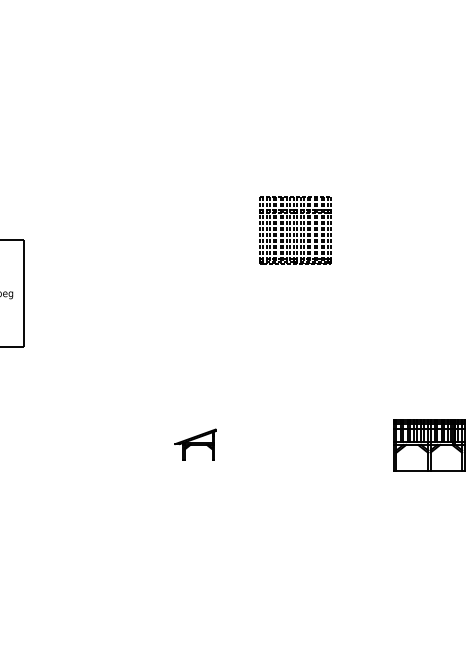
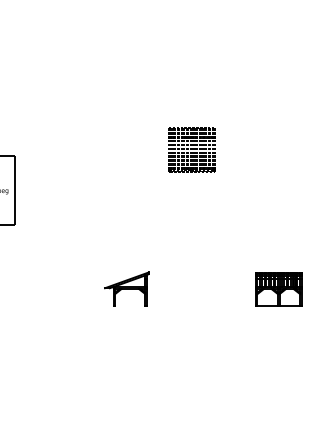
part: (194, 444) -> (126, 288), size x1.67

